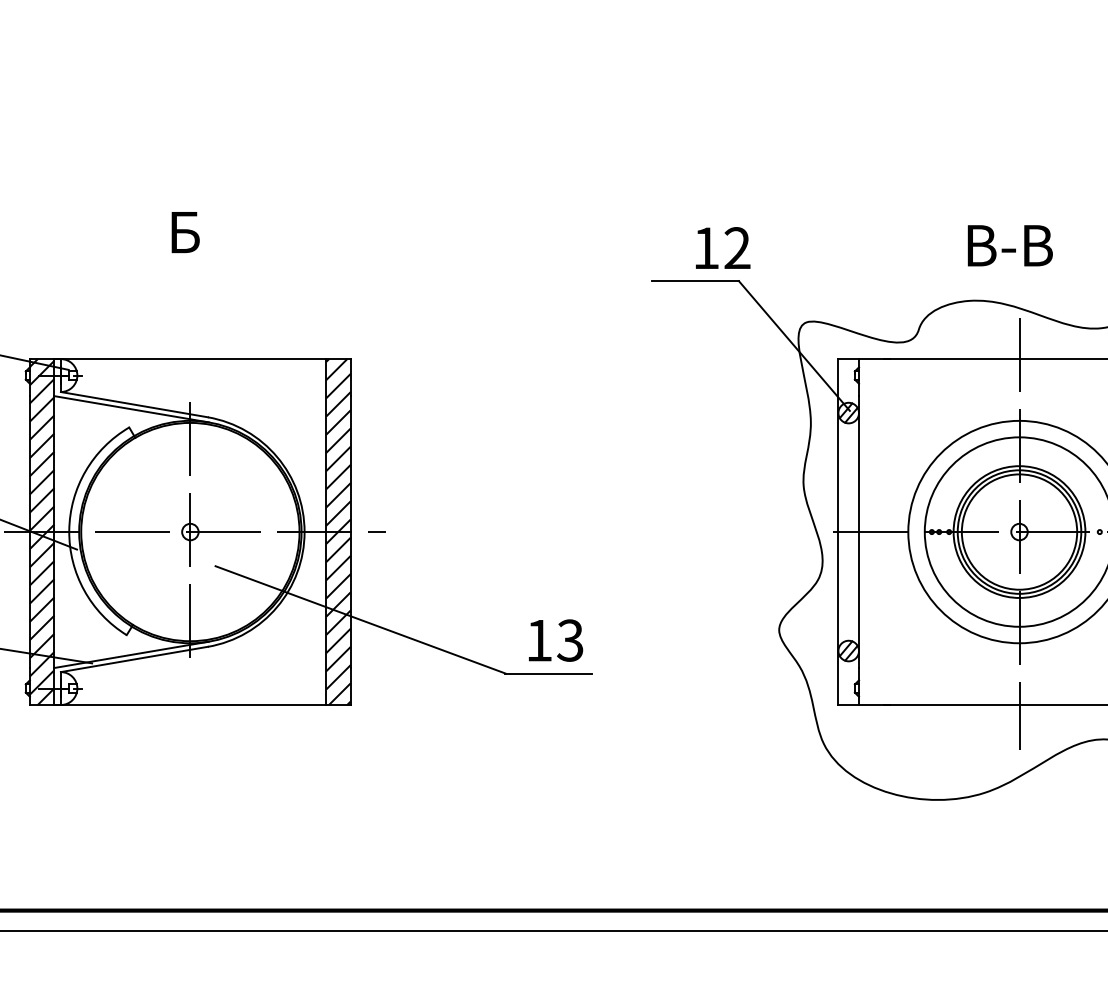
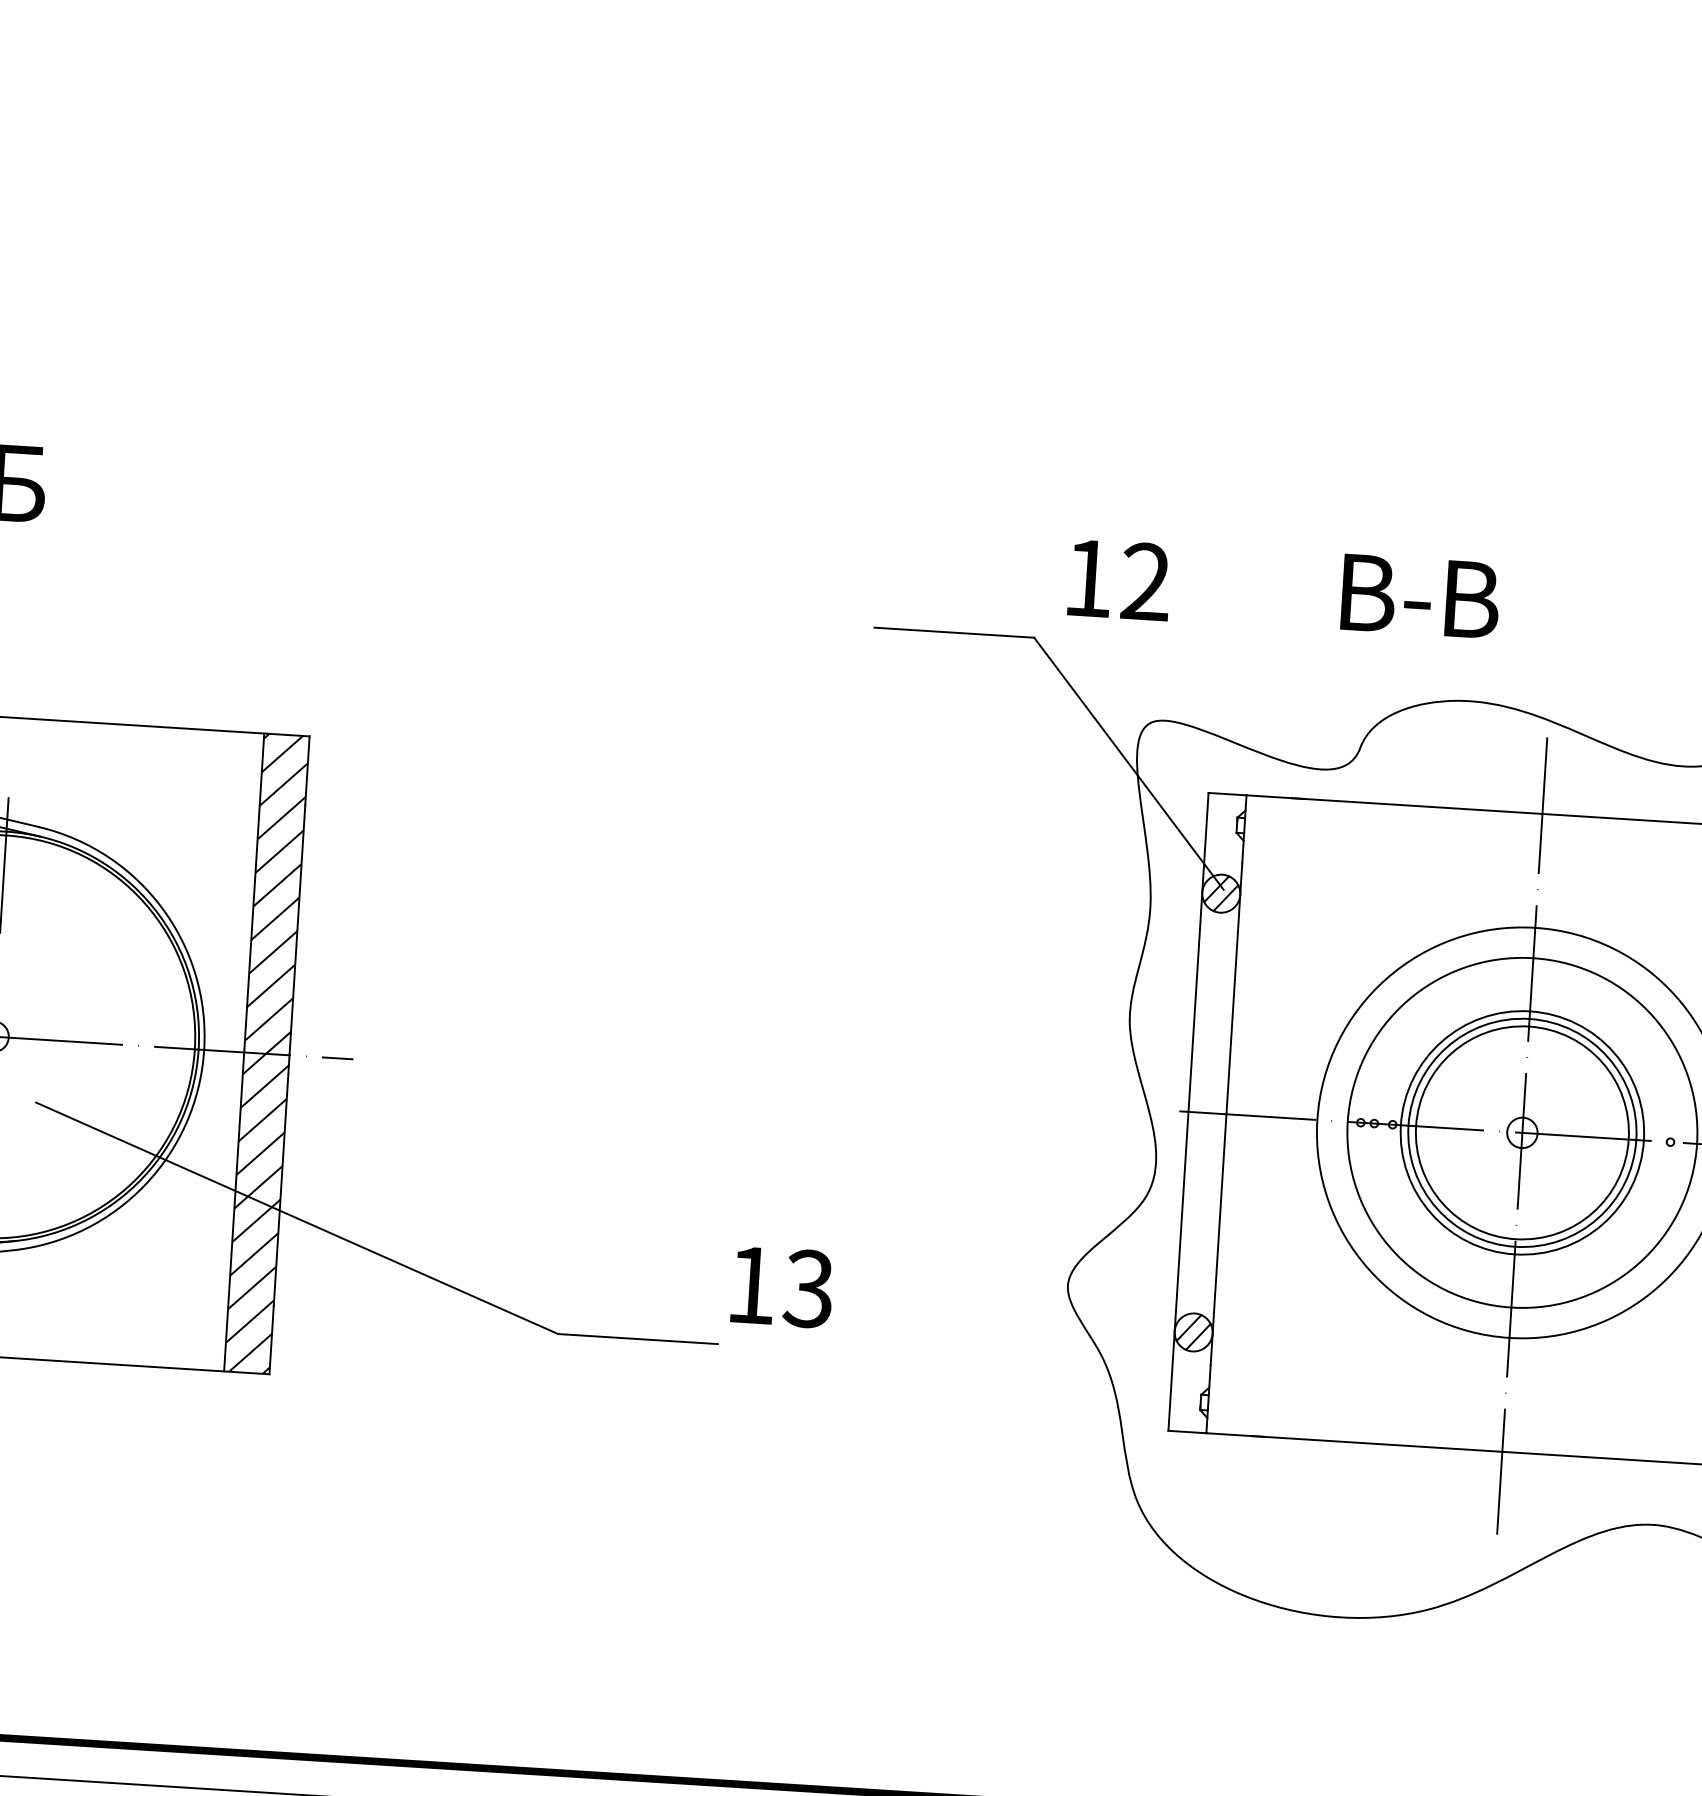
text: (1009, 245) -> (1419, 595), moved
text: (723, 247) -> (1120, 578), moved
text: (556, 640) -> (783, 1287), moved

